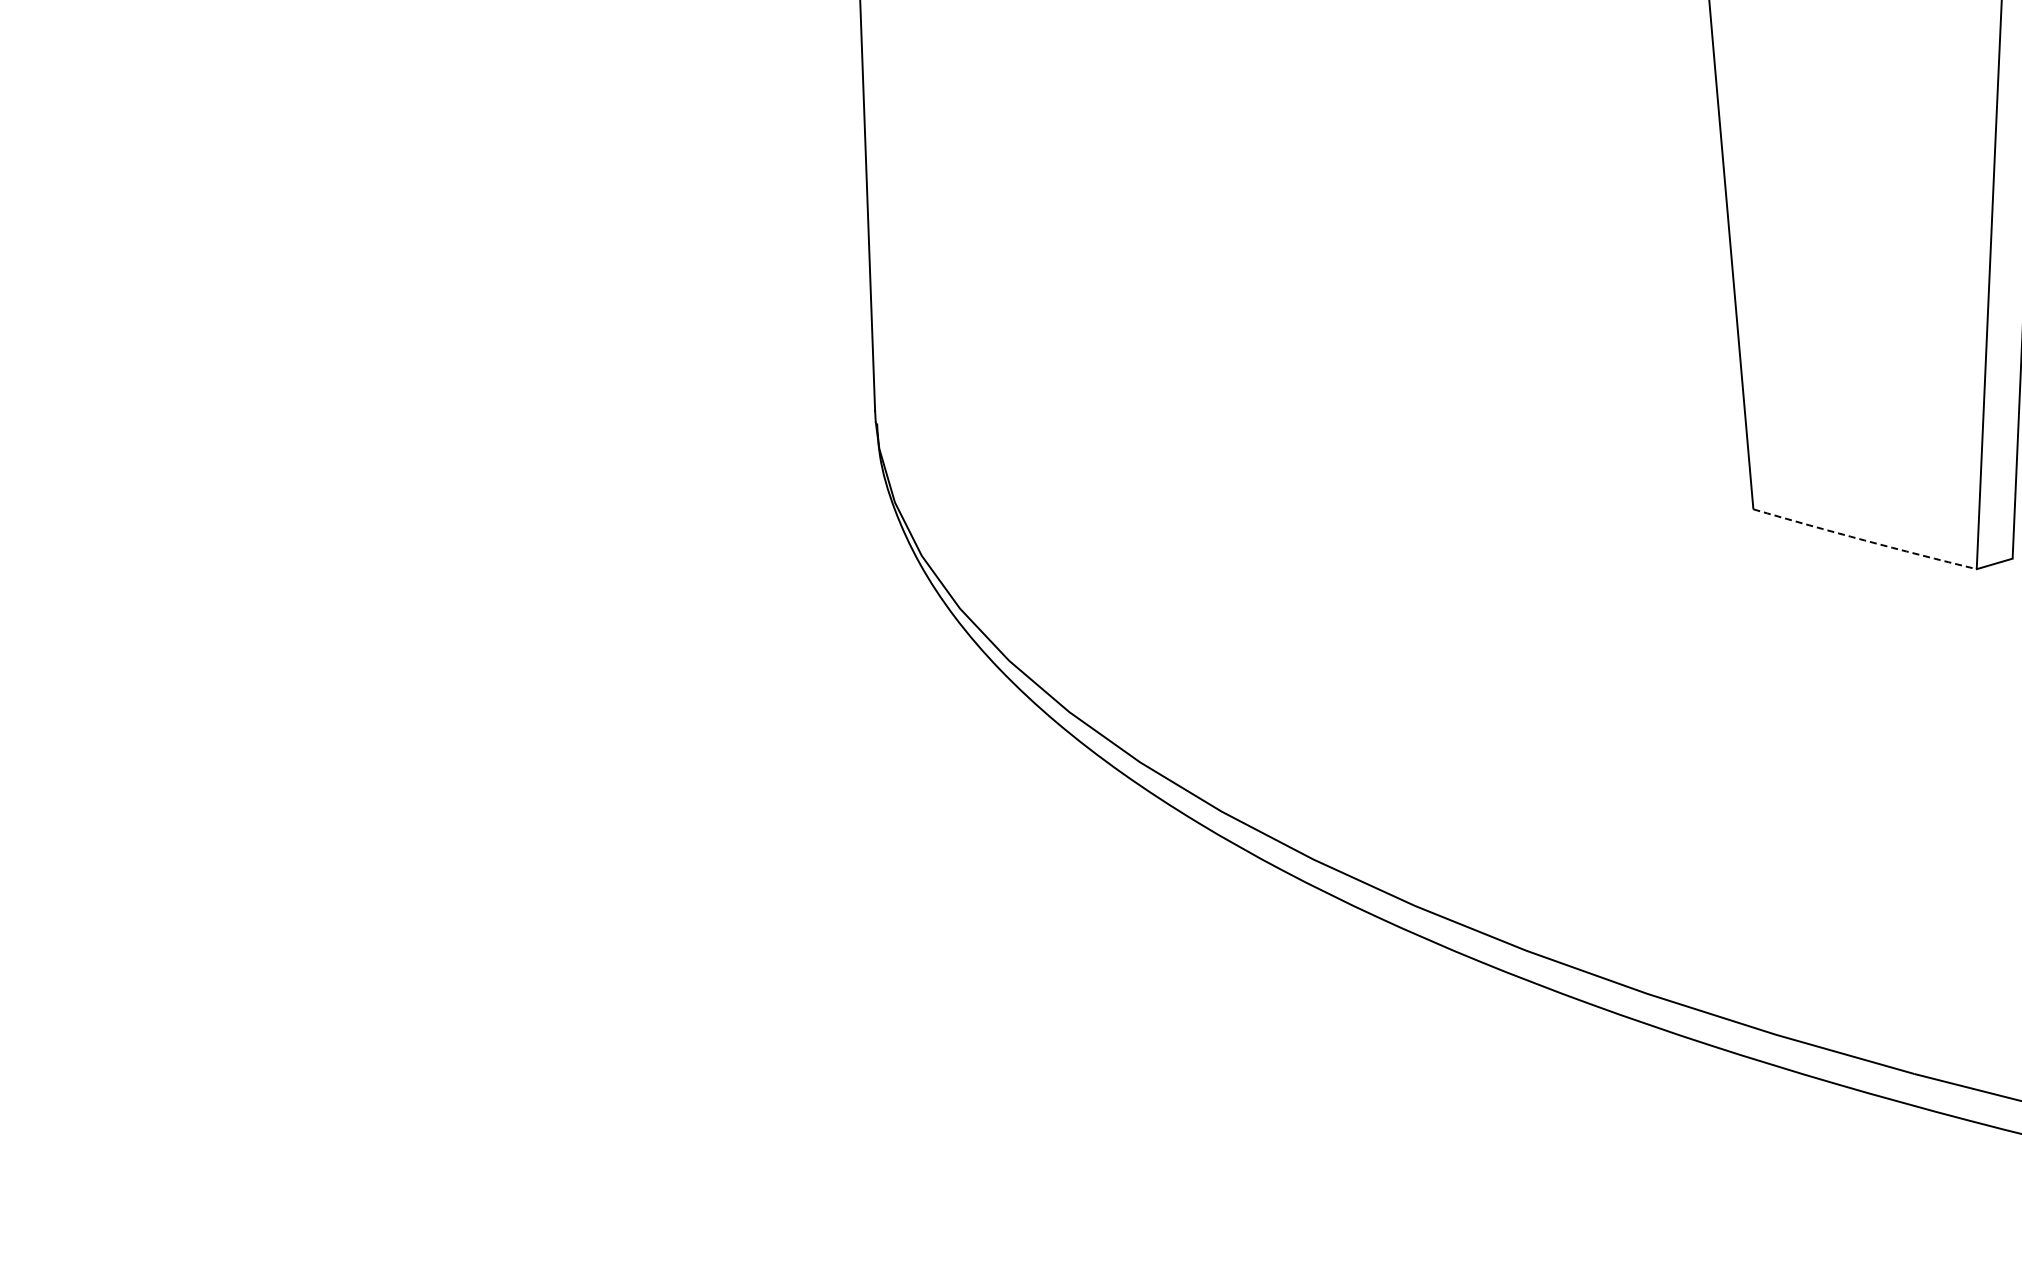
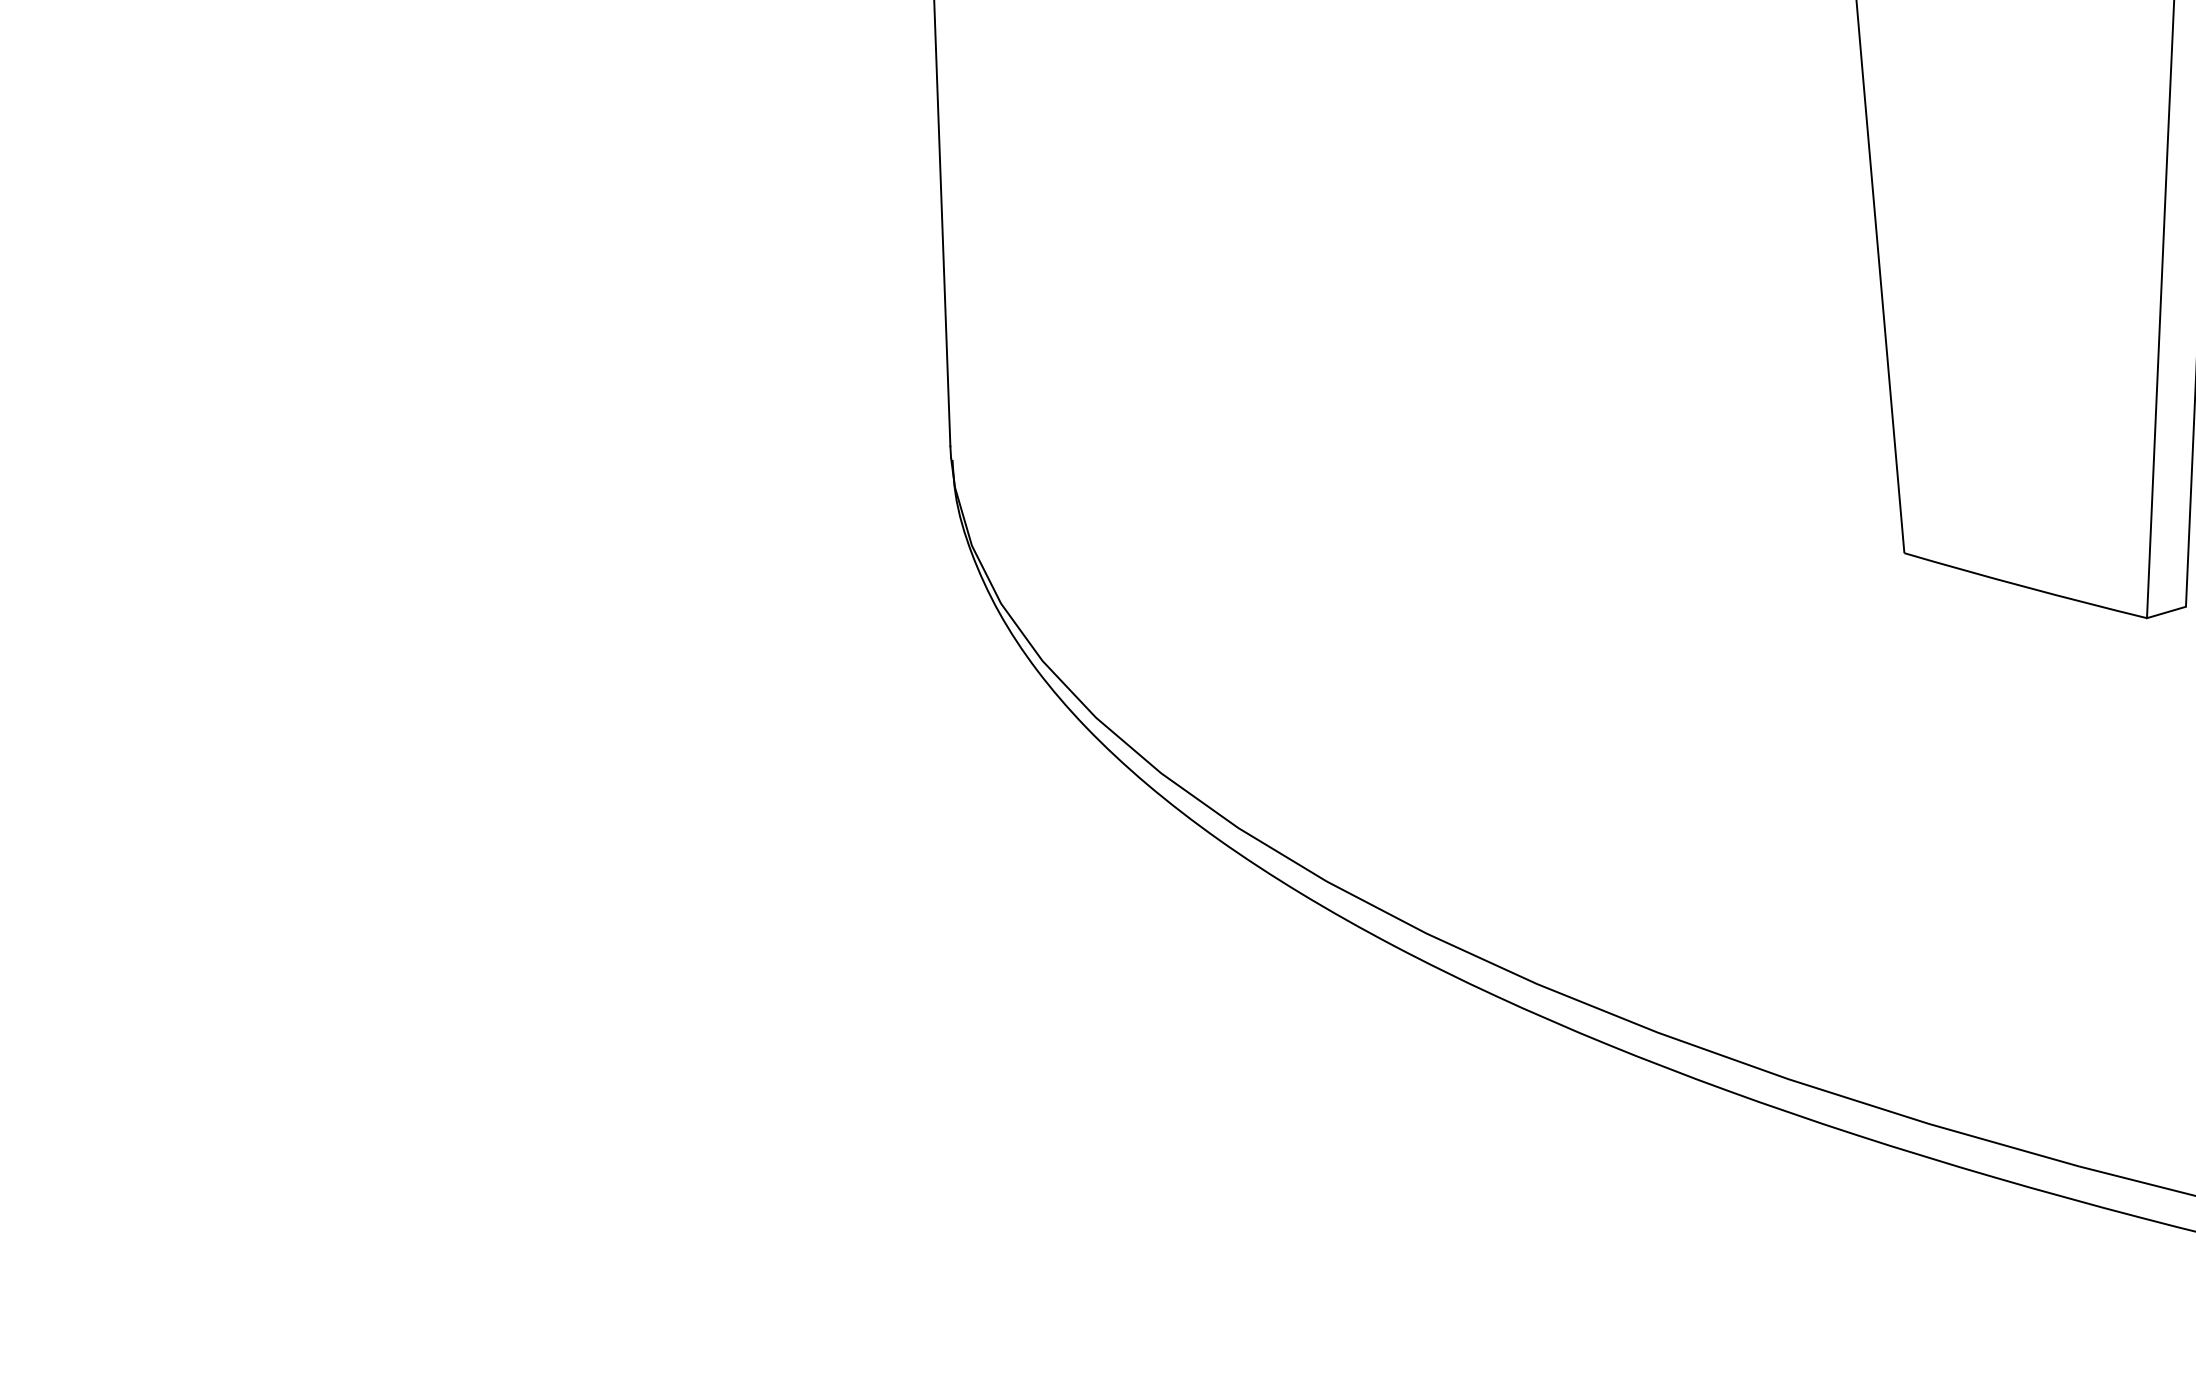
arc: (1864, 540) -> (2025, 587), dashed -> solid

